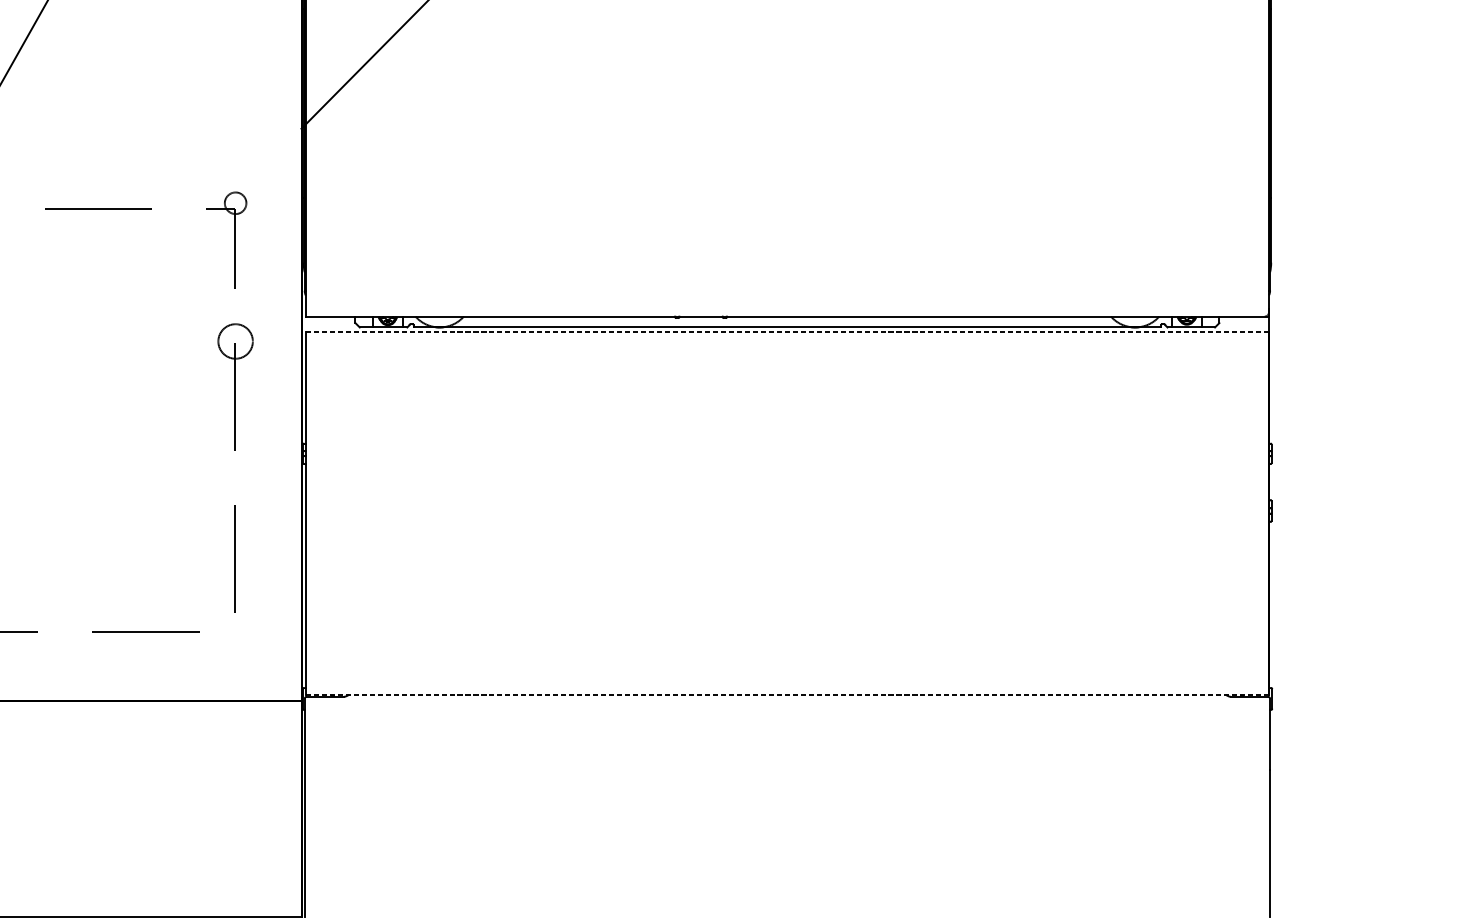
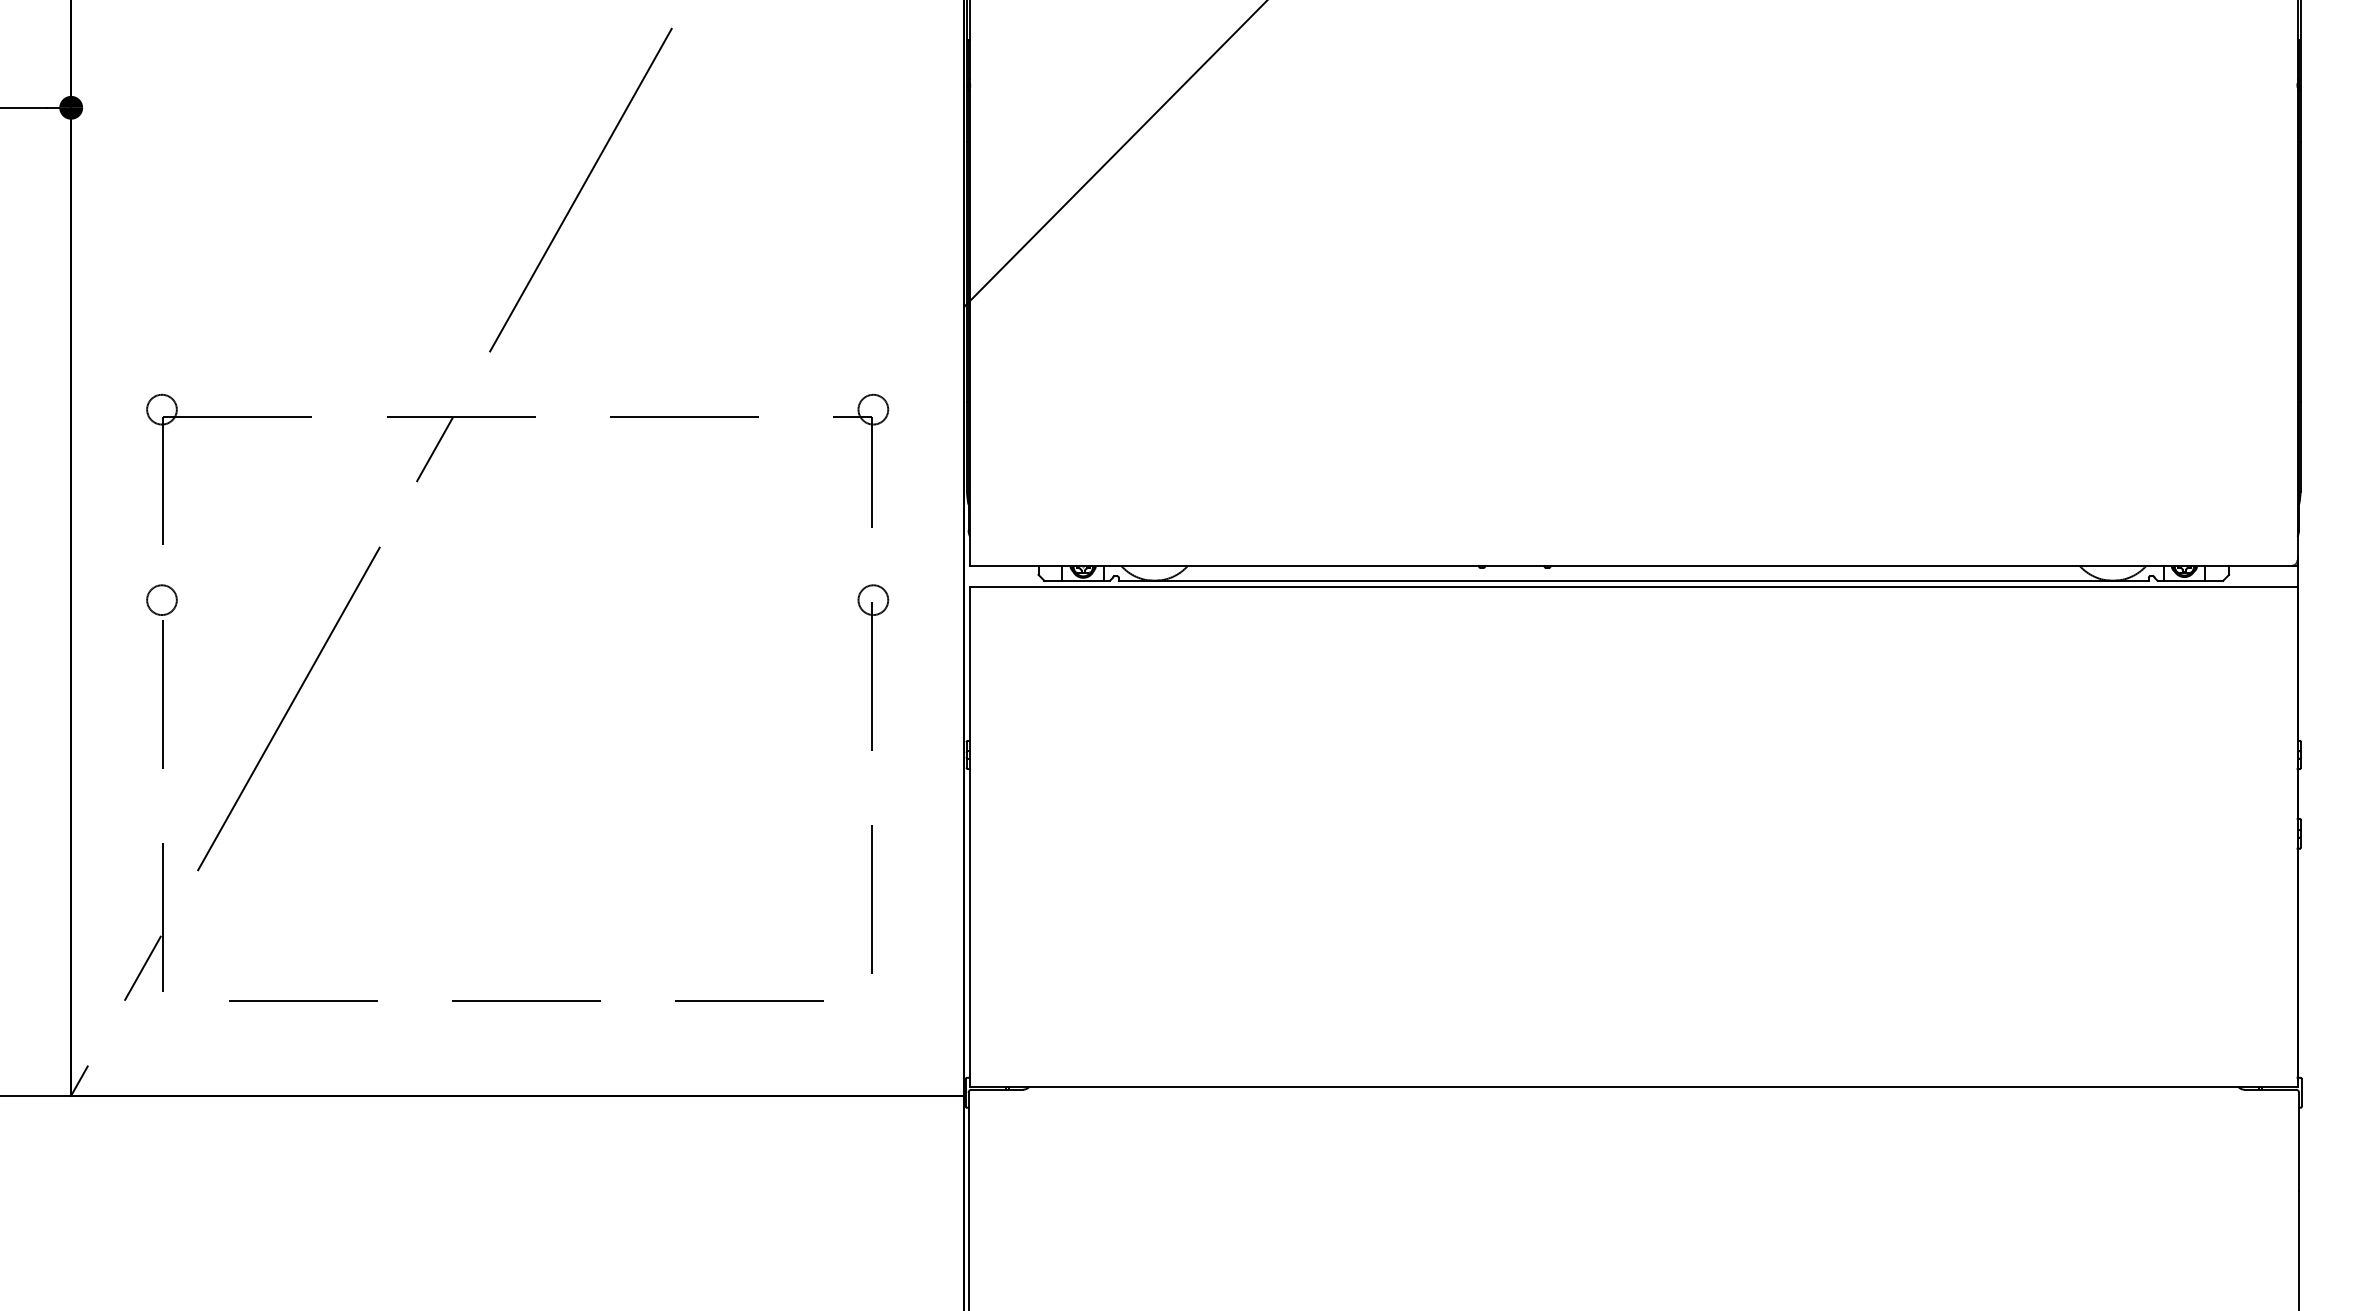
line: (787, 331) -> (1633, 586), dashed -> solid
circle: (235, 341) -> (873, 600), size x0.62
line: (787, 694) -> (1633, 1086), dashed -> solid

